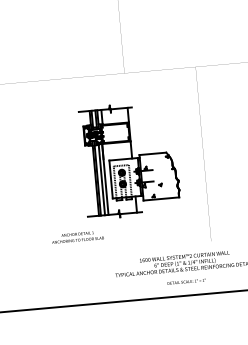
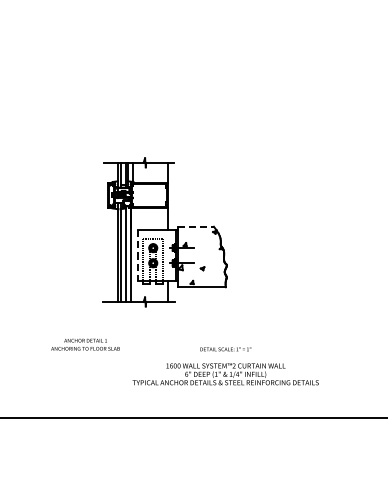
line: (153, 153) -> (196, 226), solid -> dashed
line: (111, 180) -> (138, 256), solid -> dashed
text: (77, 237) -> (85, 344), moved
text: (186, 281) -> (225, 349), moved

